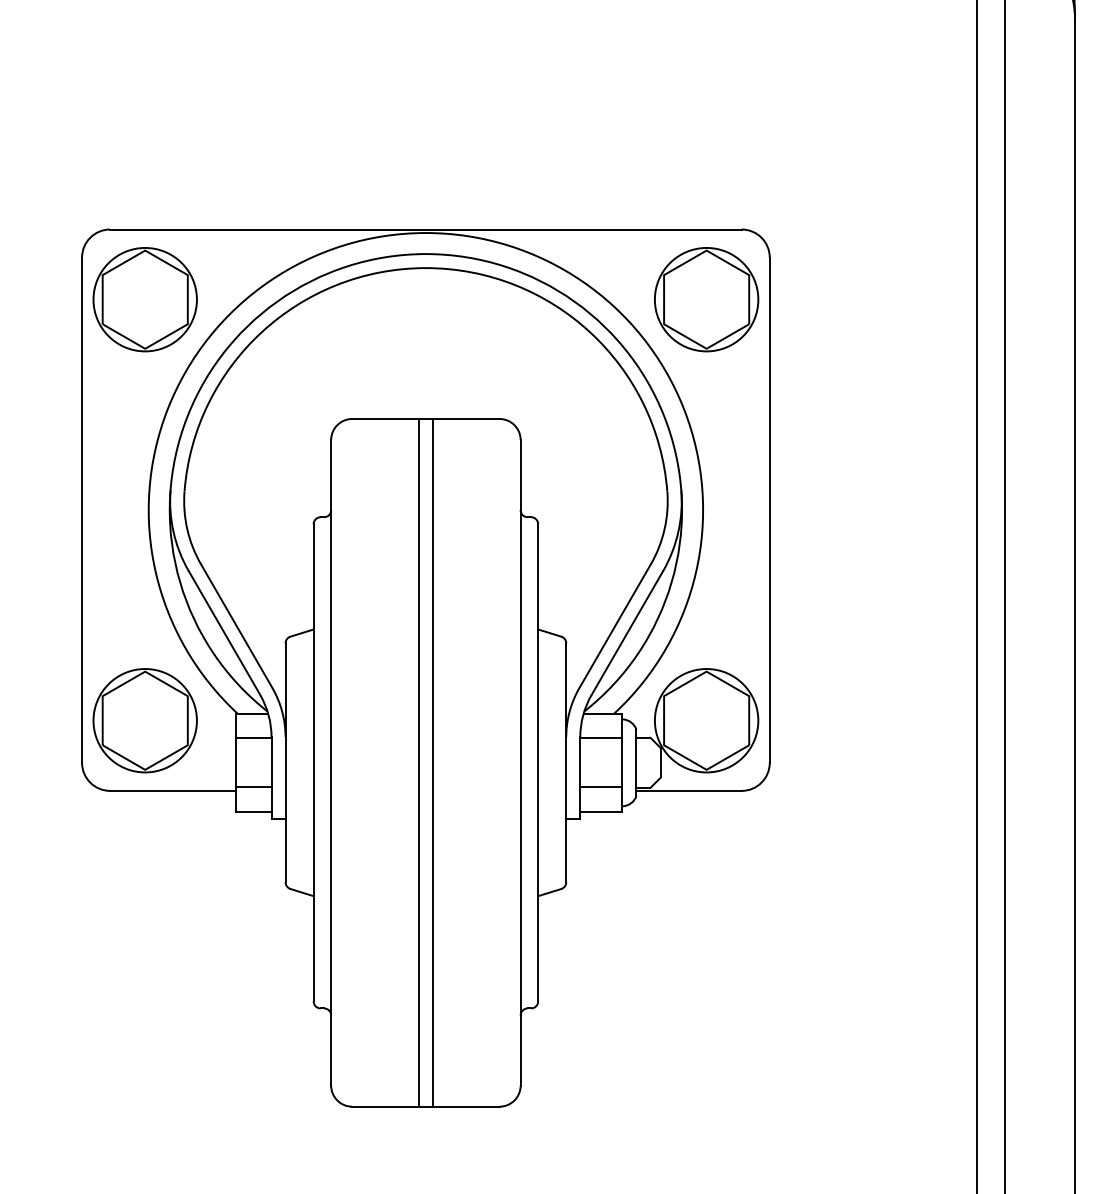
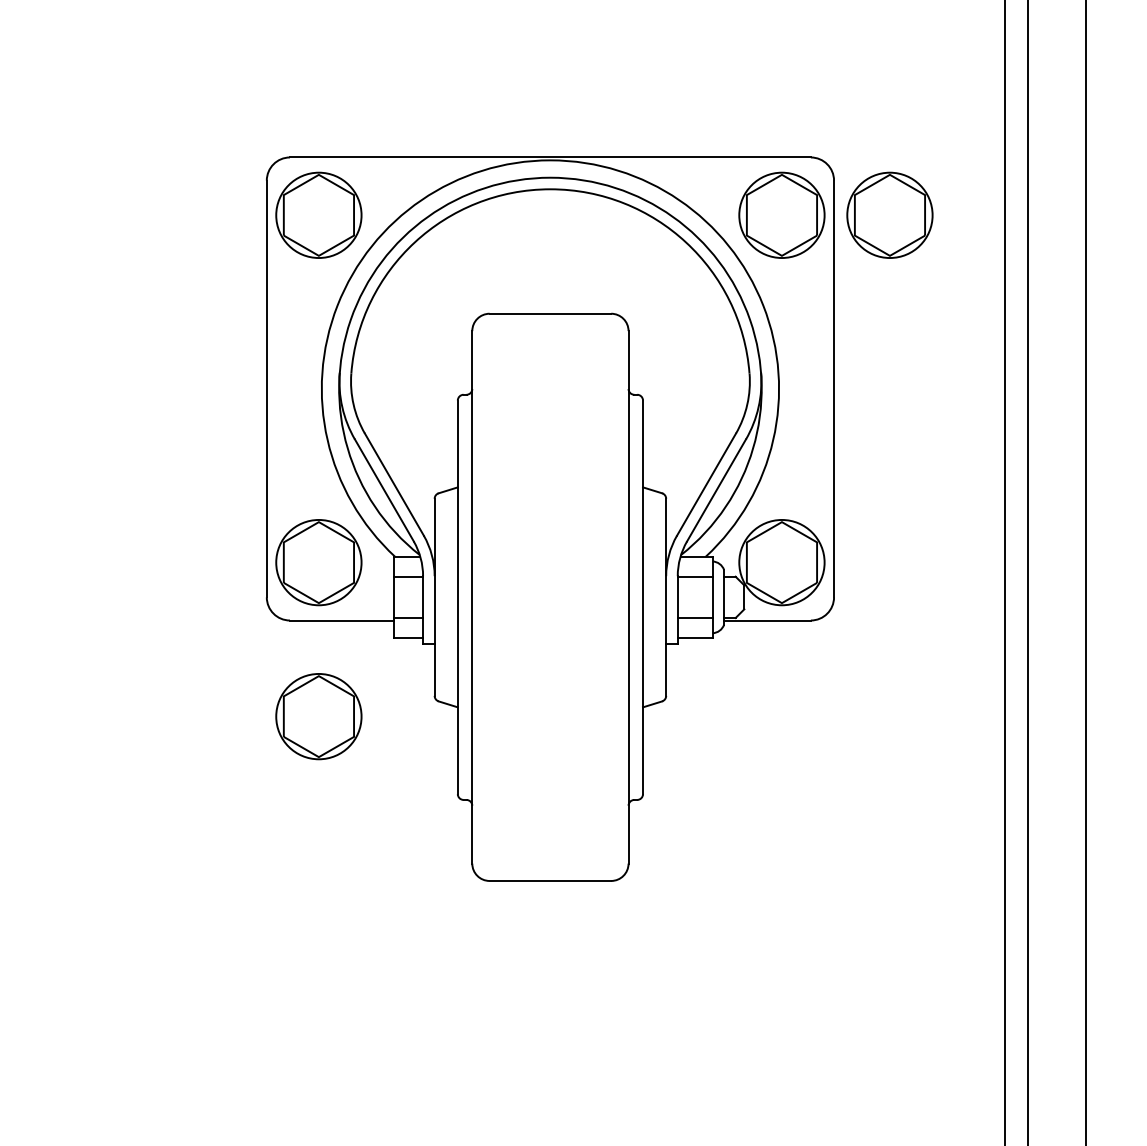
part: (837, 298) -> (889, 214), added
line: (418, 761) -> (544, 596), removed
line: (433, 761) -> (556, 596), removed
part: (144, 907) -> (318, 716), added

